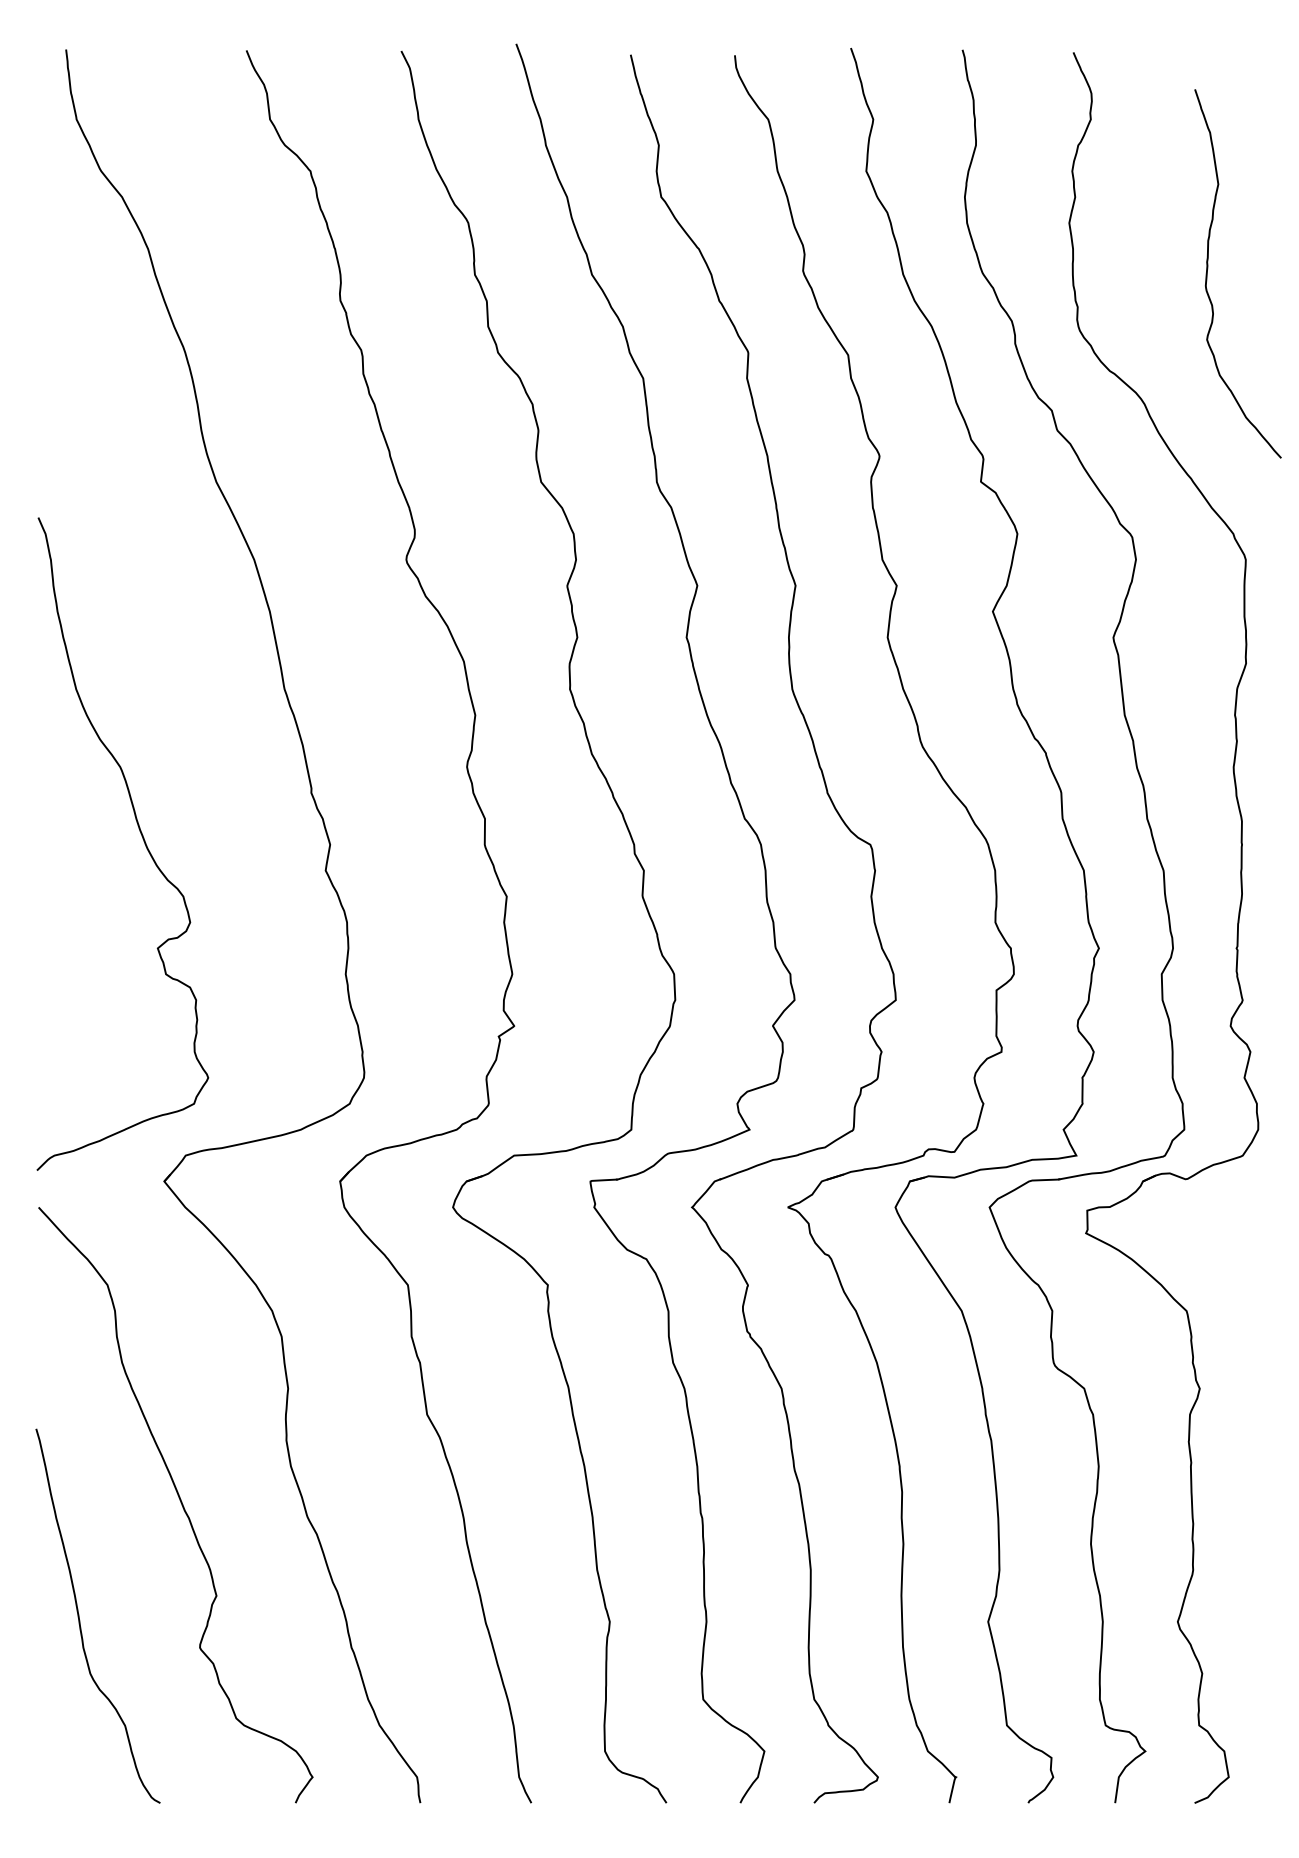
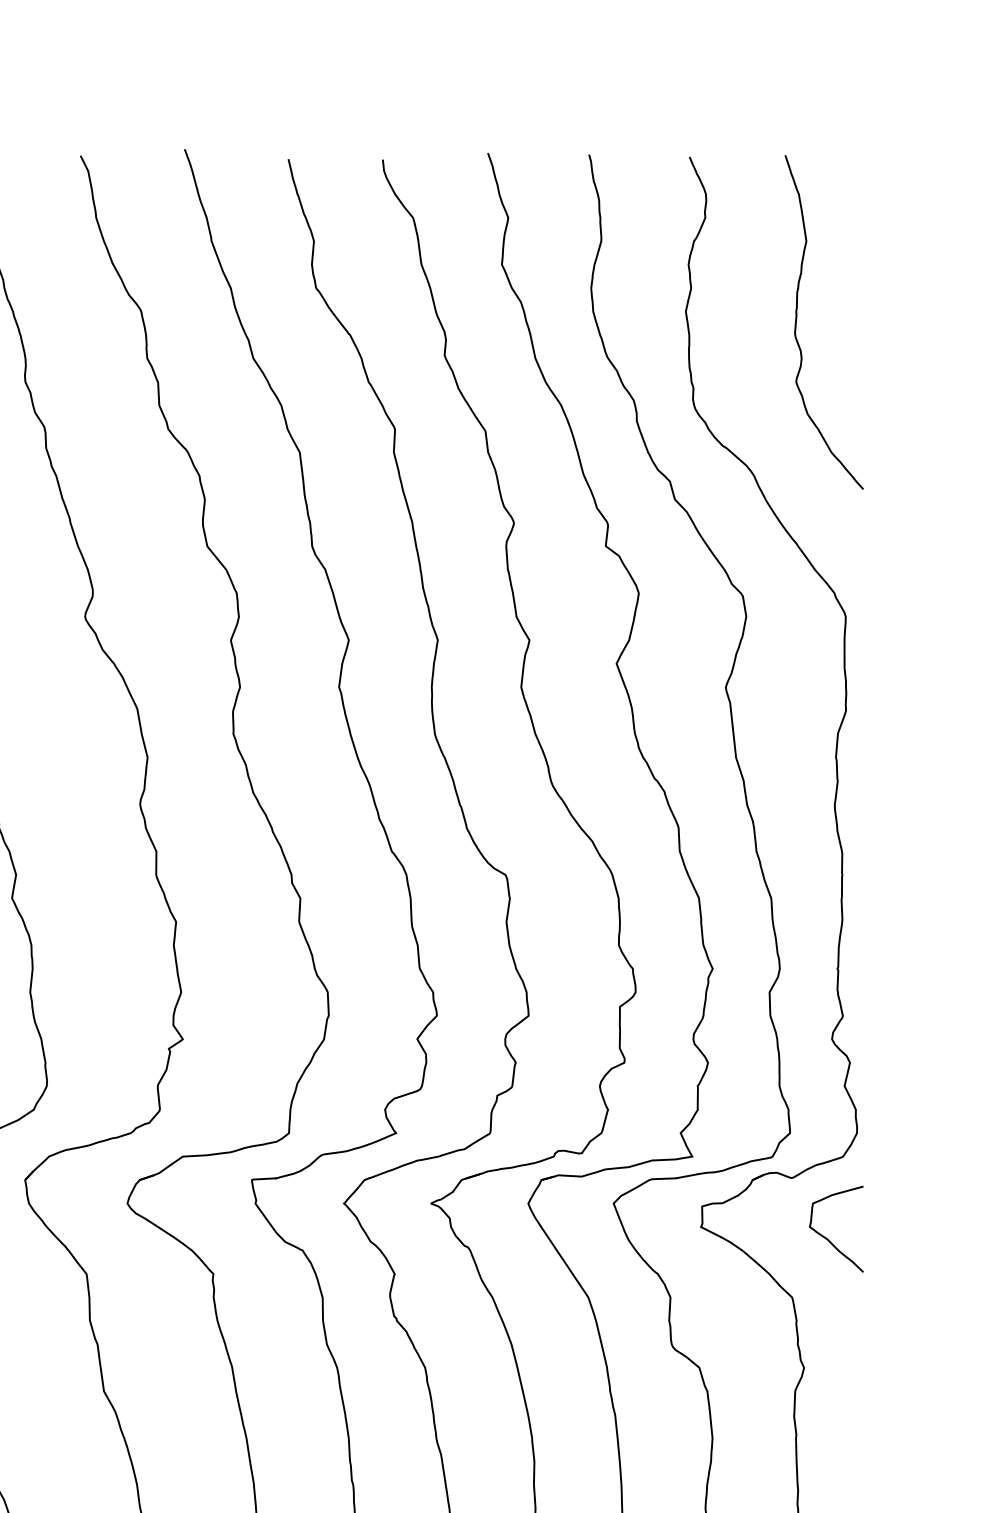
curve: (1208, 268) -> (797, 317), moved
curve: (1225, 1245) -> (827, 1238), added

